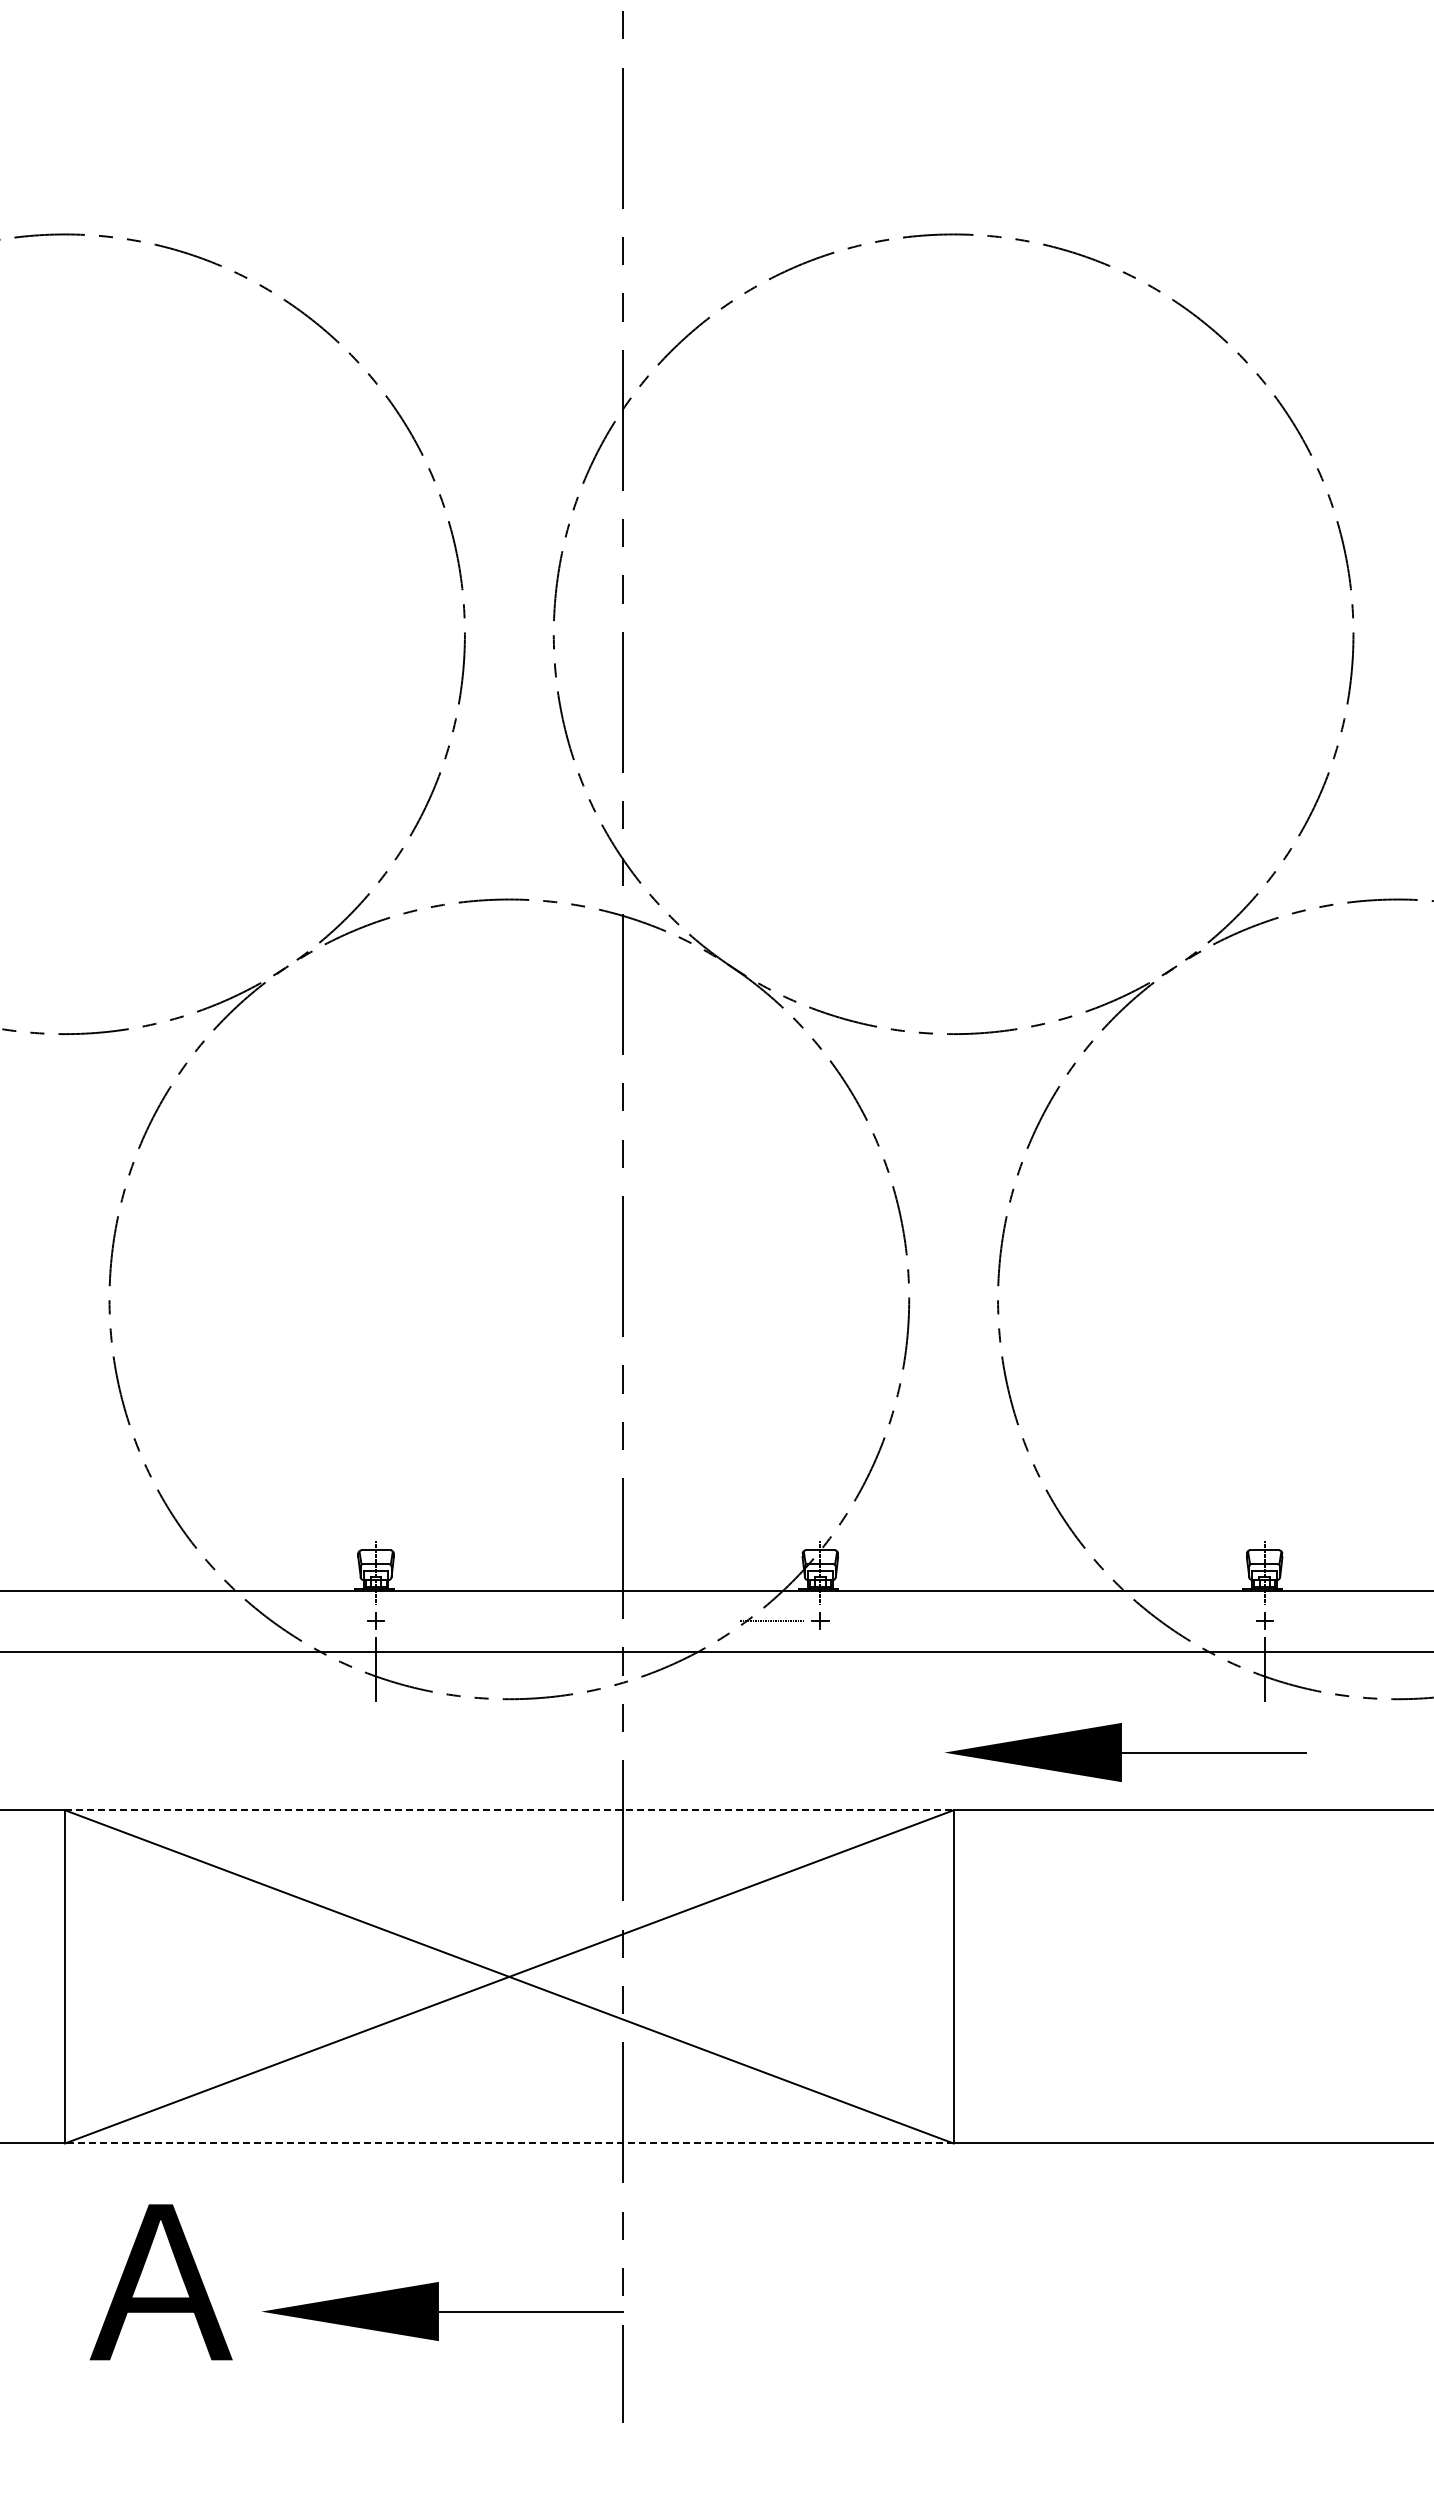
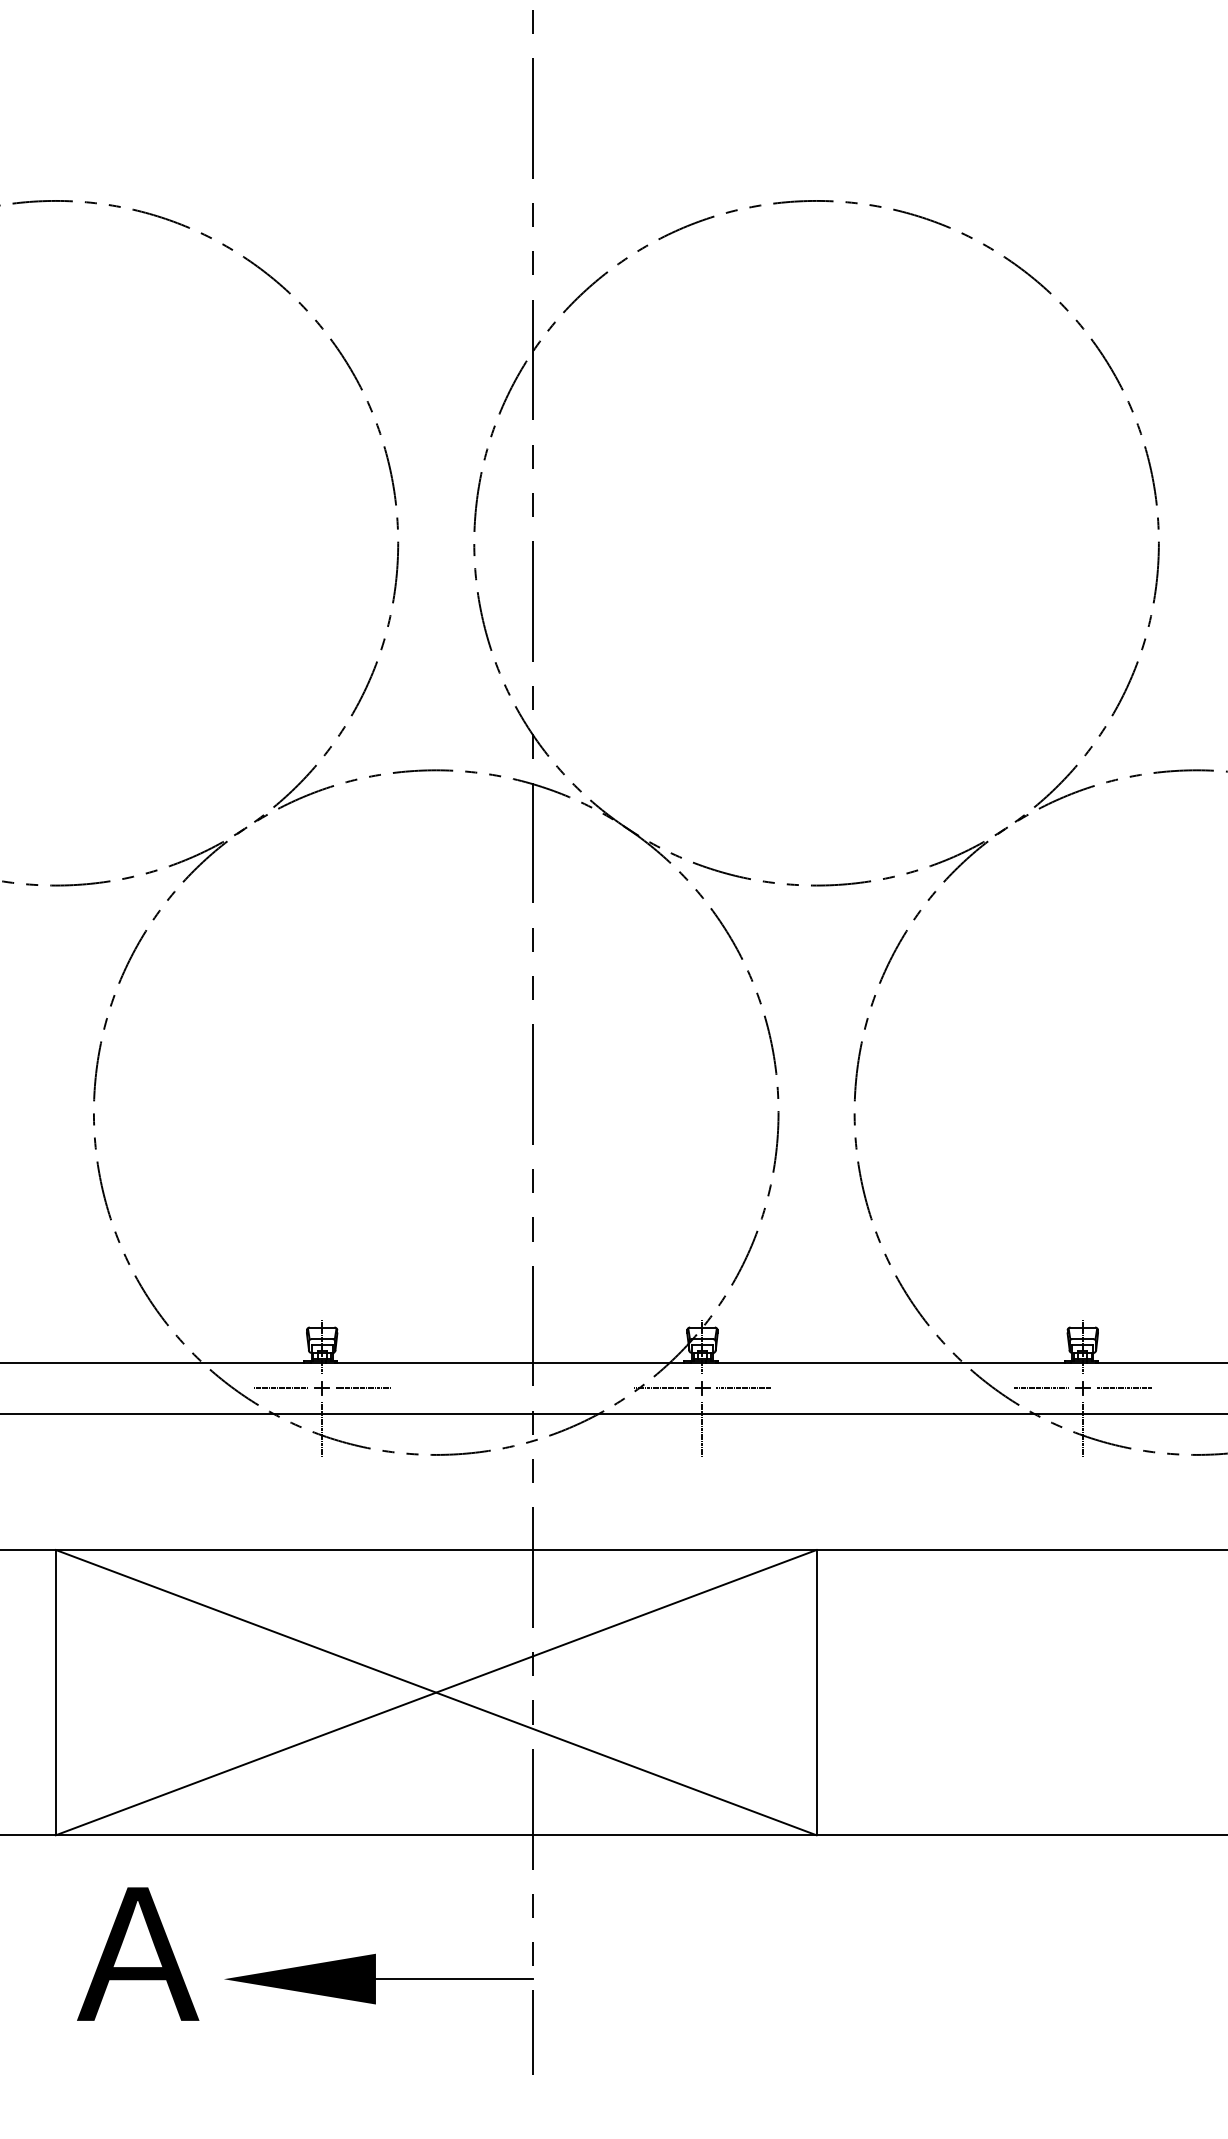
line: (327, 1621) -> (280, 1388), added
line: (424, 1621) -> (363, 1388), added
line: (868, 1621) -> (743, 1388), added
line: (1216, 1621) -> (1041, 1388), added
line: (1312, 1621) -> (1123, 1388), added
line: (820, 1669) -> (702, 1429), added
part: (1125, 1752) -> (963, 1500), removed
line: (509, 1810) -> (436, 1550), dashed -> solid
line: (508, 2143) -> (435, 1835), dashed -> solid

